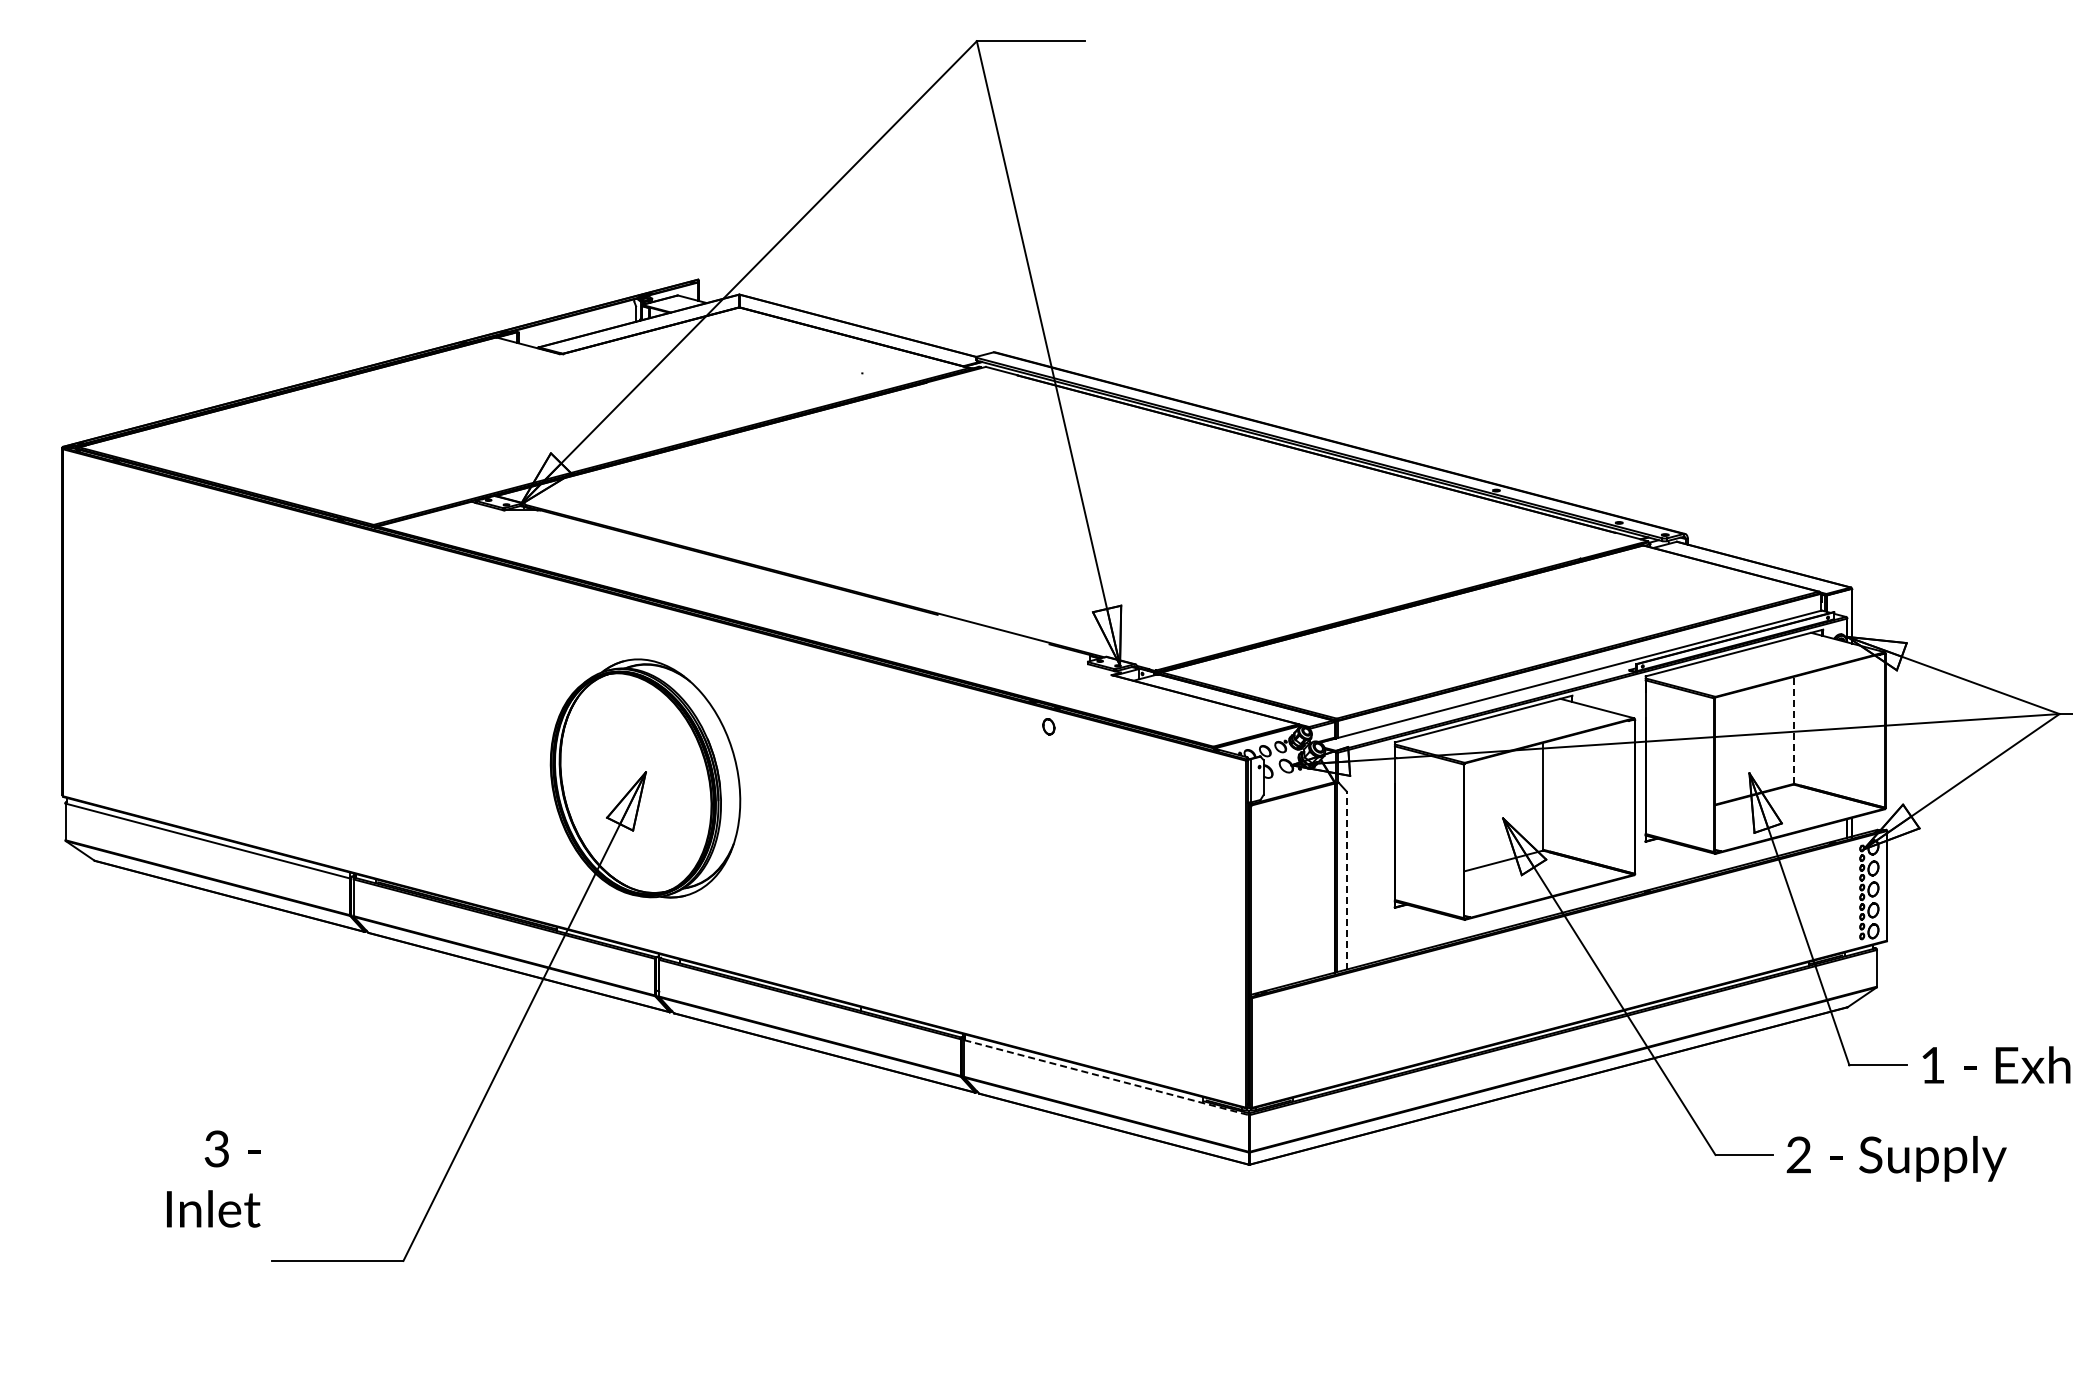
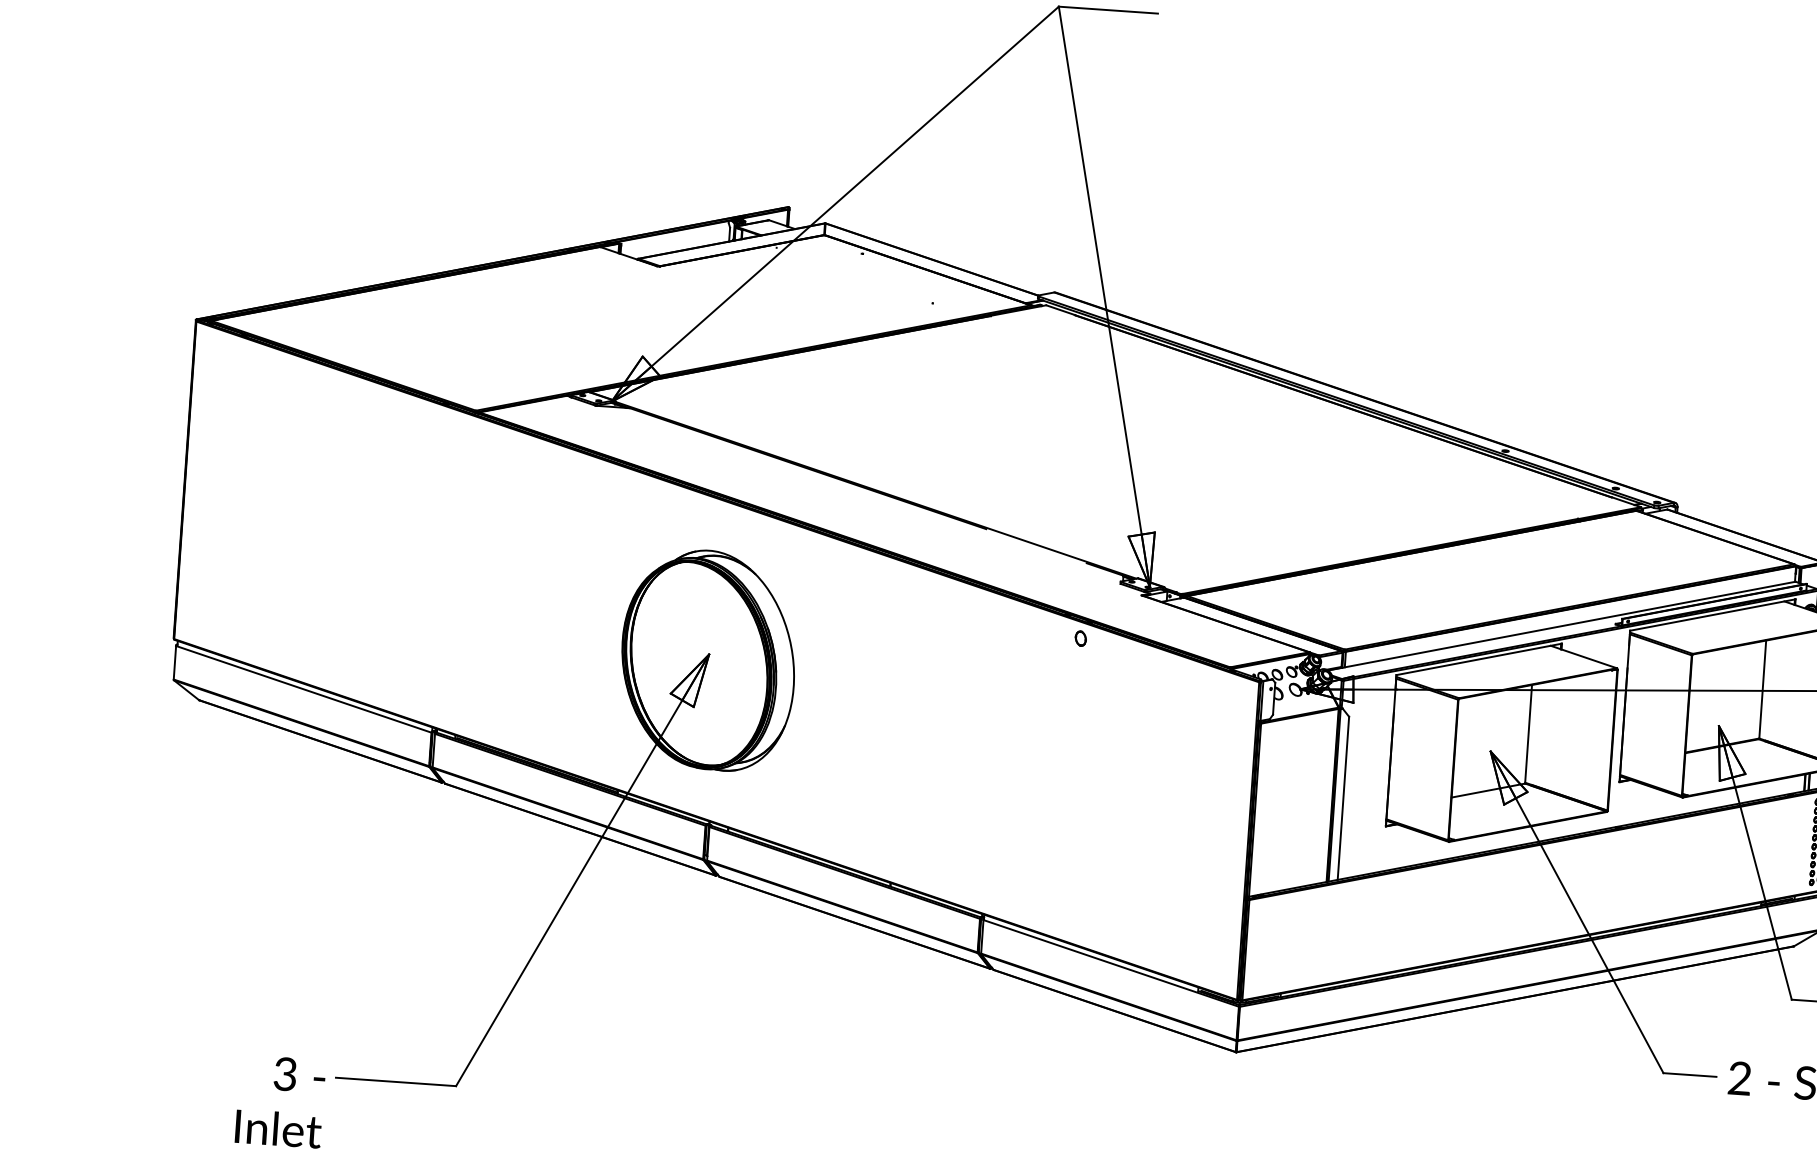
line: (1794, 730) -> (1762, 689), dashed -> solid
line: (1346, 879) -> (1343, 797), dashed -> solid
line: (1107, 1077) -> (1112, 963), dashed -> solid
text: (213, 1178) -> (280, 1101), moved

